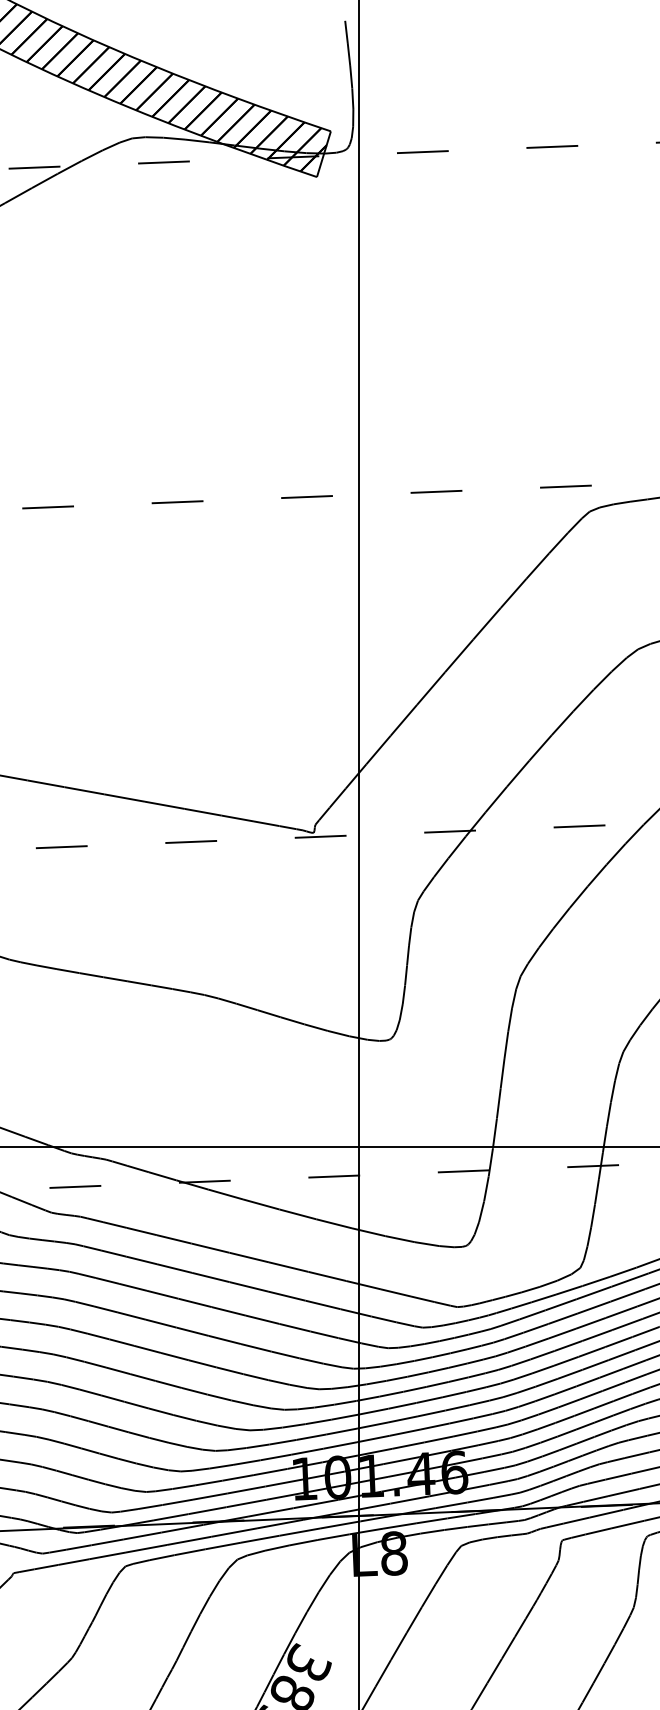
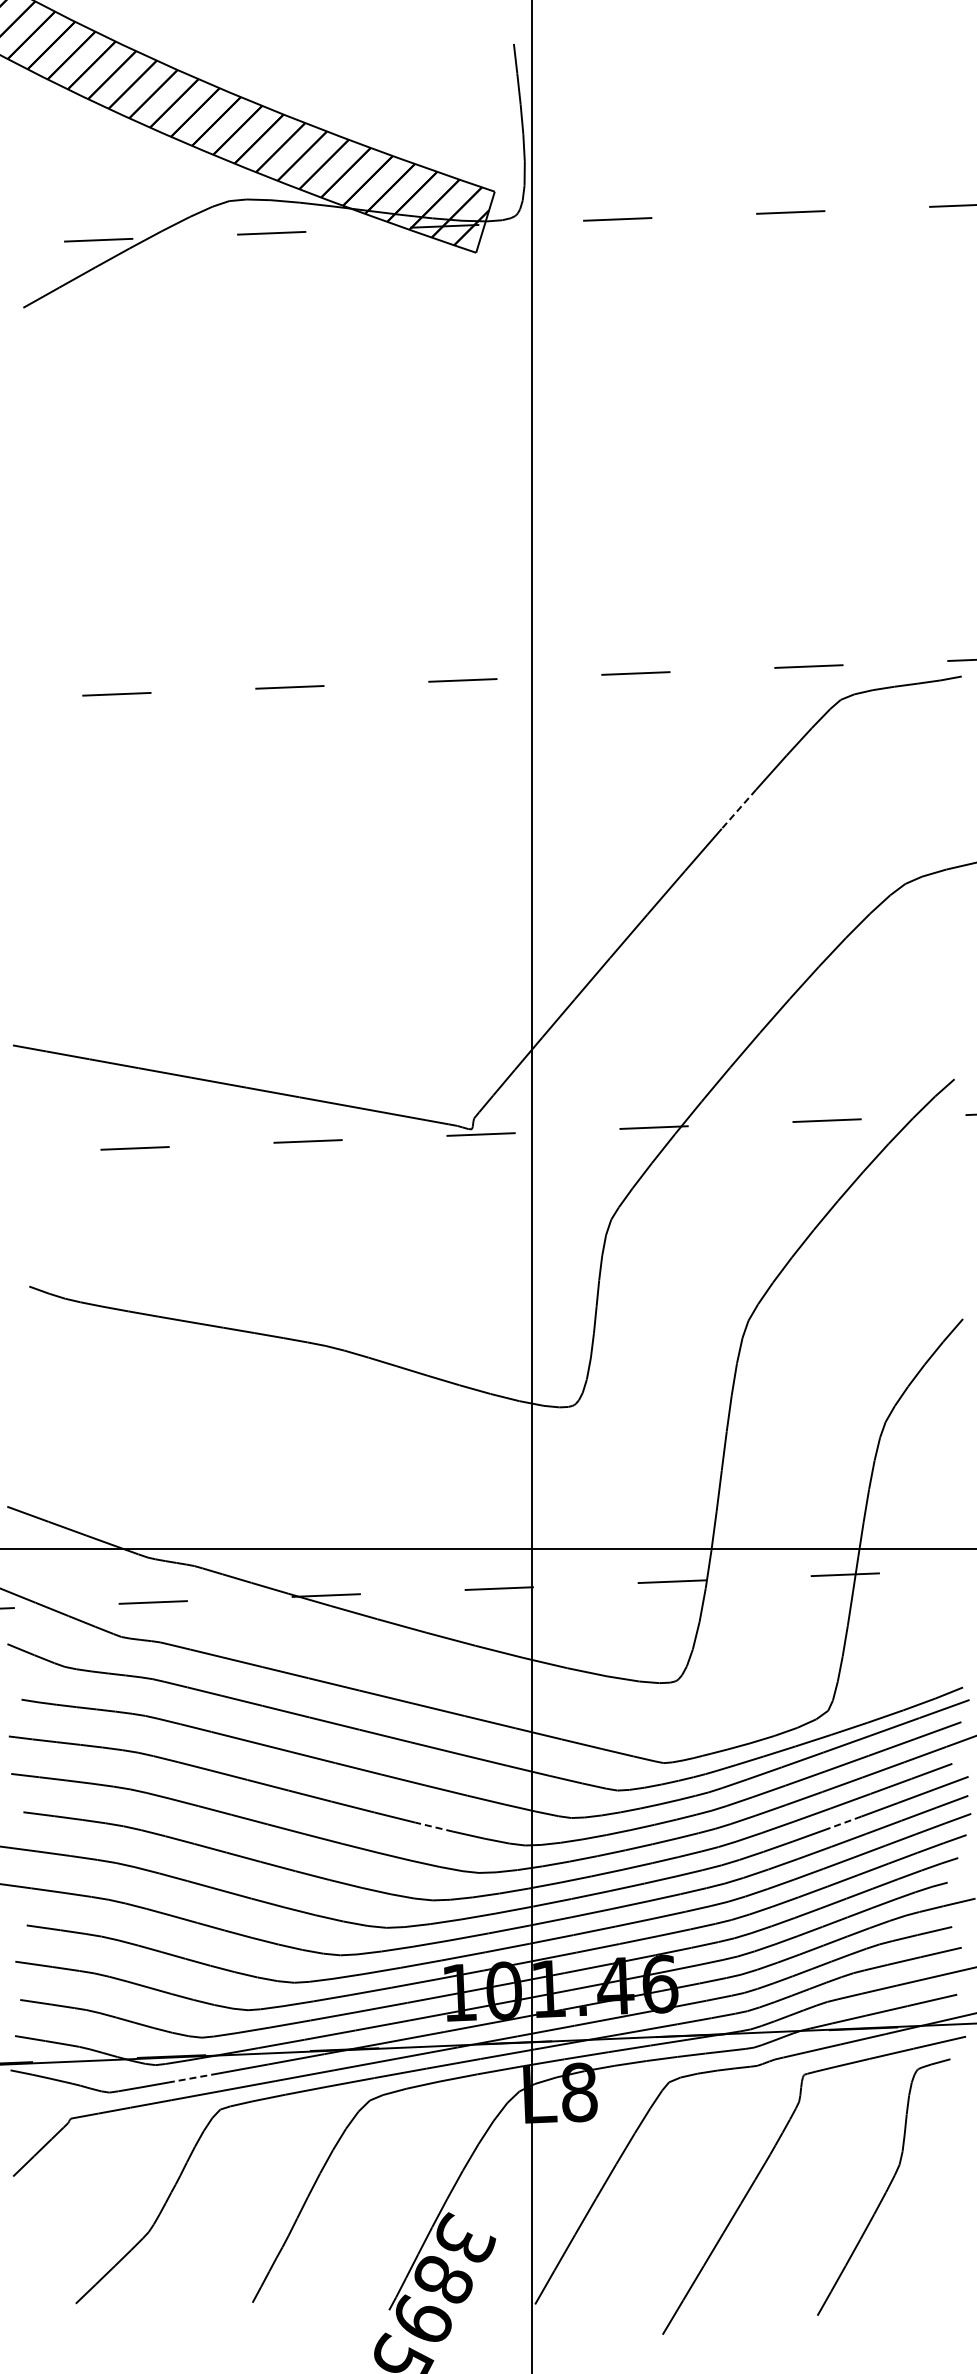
line: (513, 593) -> (738, 809), solid -> dashed
line: (591, 1352) -> (843, 1823), solid -> dashed
line: (285, 1355) -> (433, 1827), solid -> dashed
line: (107, 1542) -> (196, 2077), solid -> dashed

